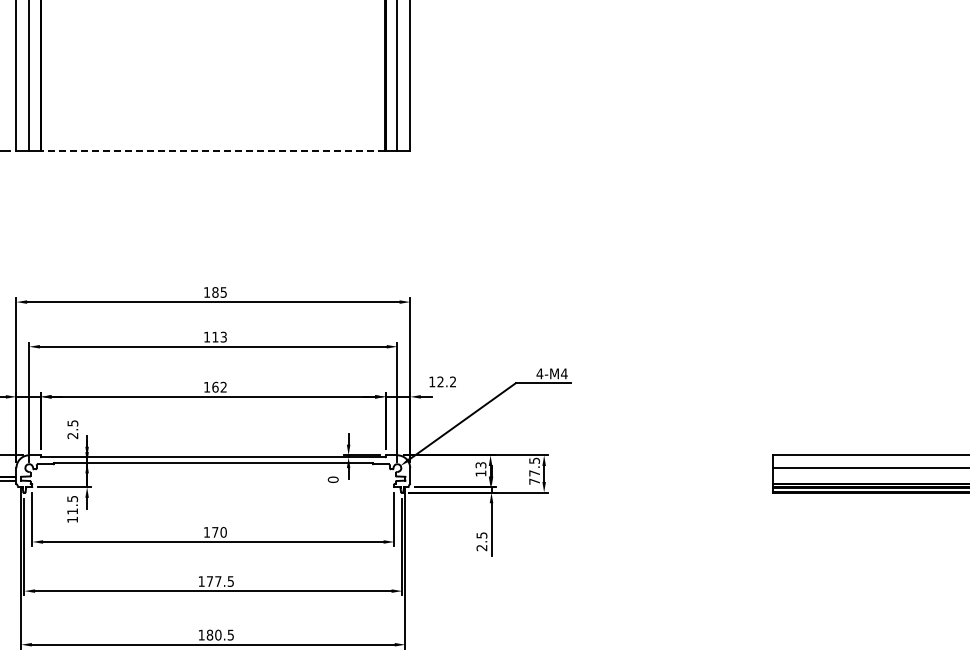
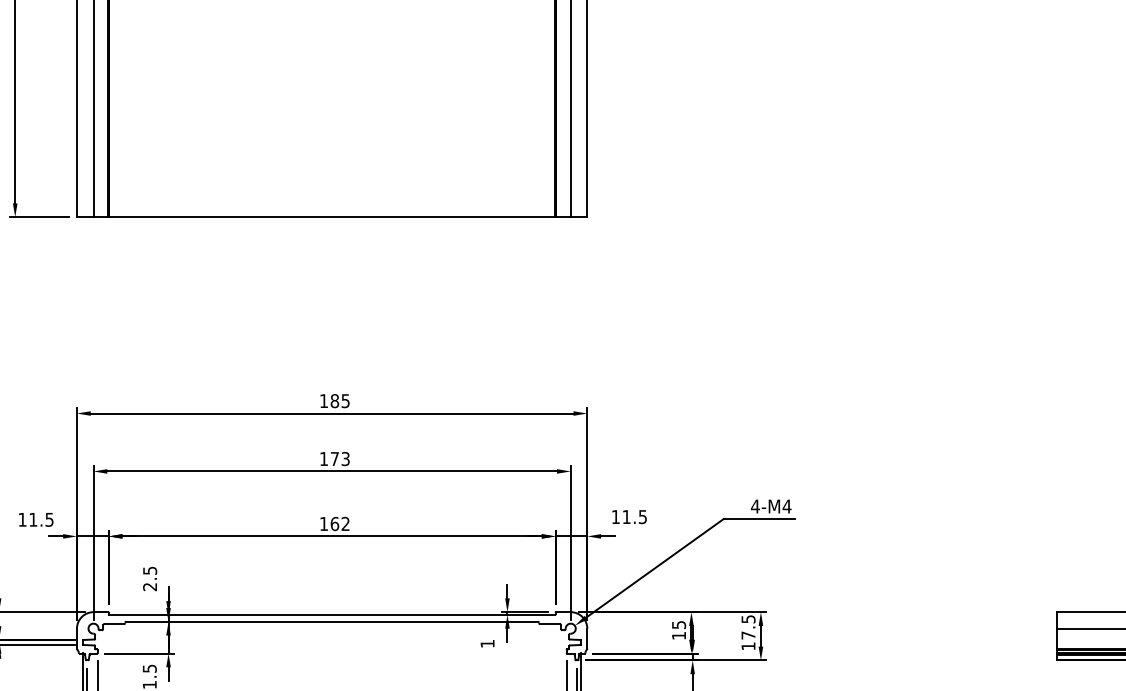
line: (213, 150) -> (332, 217), dashed -> solid
text: (215, 336) -> (334, 458), 113 -> 173
text: (446, 381) -> (634, 516), 12.2 -> 11.5
text: (480, 465) -> (678, 625), 13 -> 15
text: (332, 479) -> (486, 643), 0 -> 1
text: (534, 481) -> (748, 646), 77.5 -> 17.5

